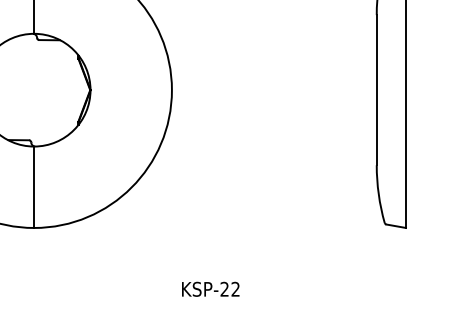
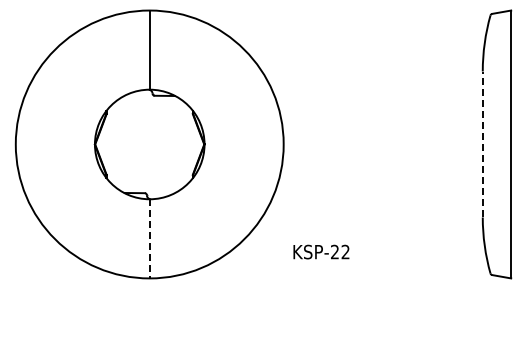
line: (376, 90) -> (482, 144), solid -> dashed
line: (33, 186) -> (149, 238), solid -> dashed
text: (210, 288) -> (321, 251), moved

